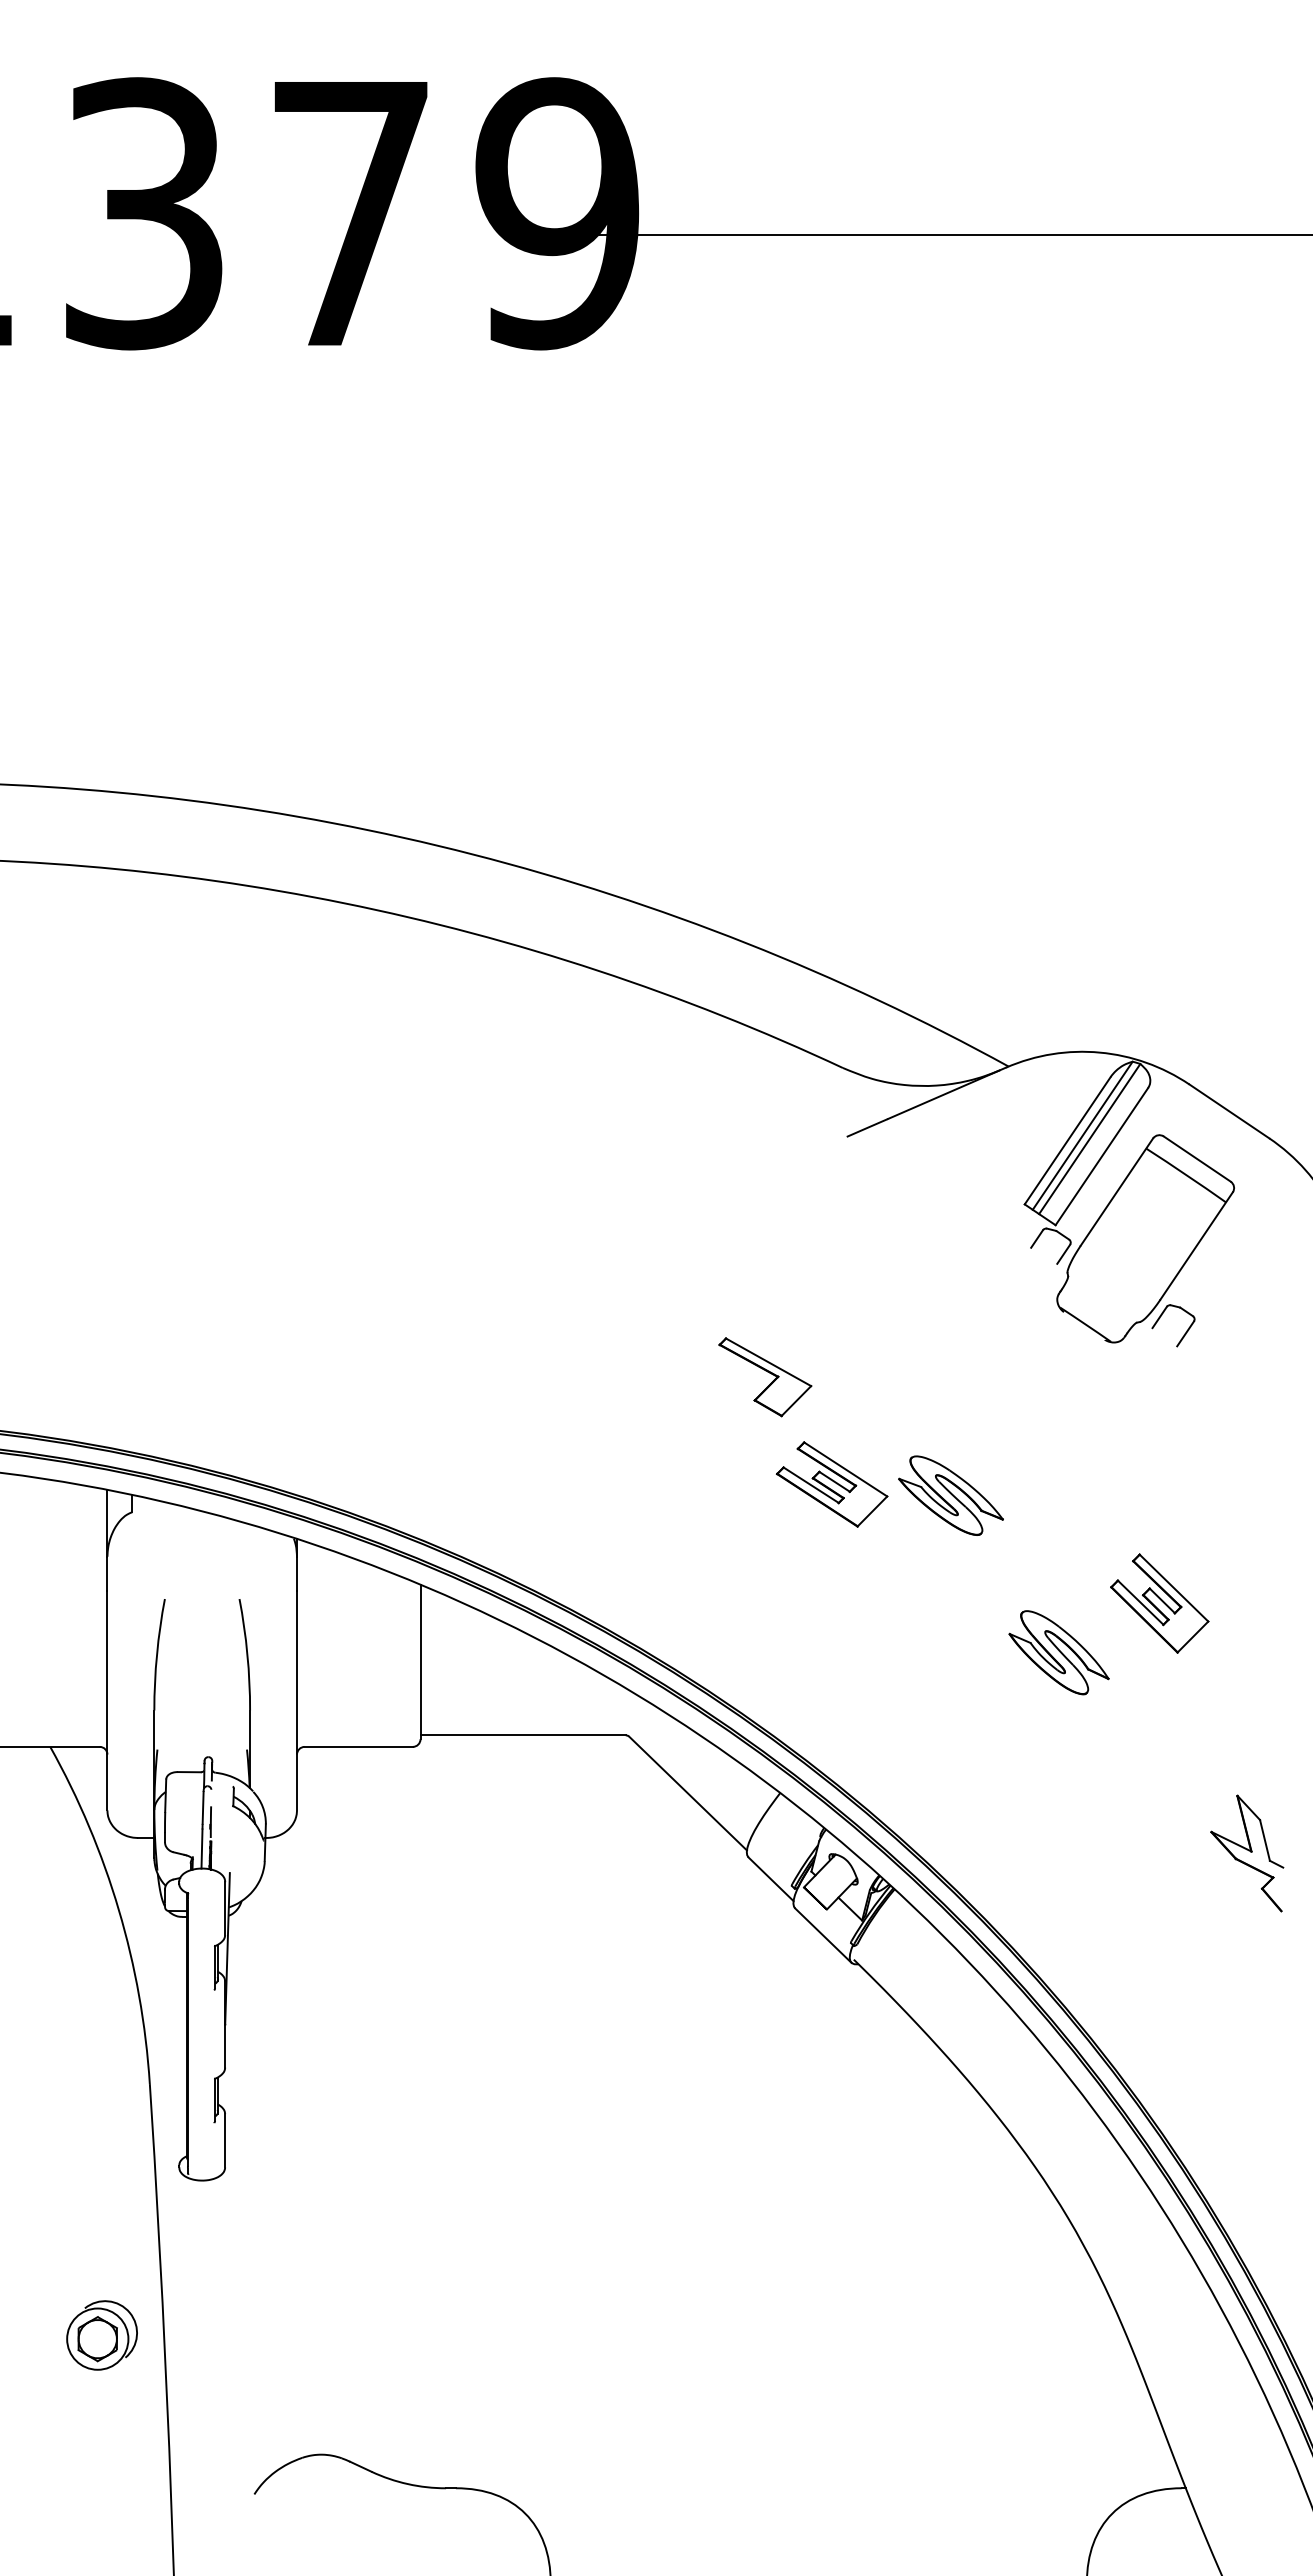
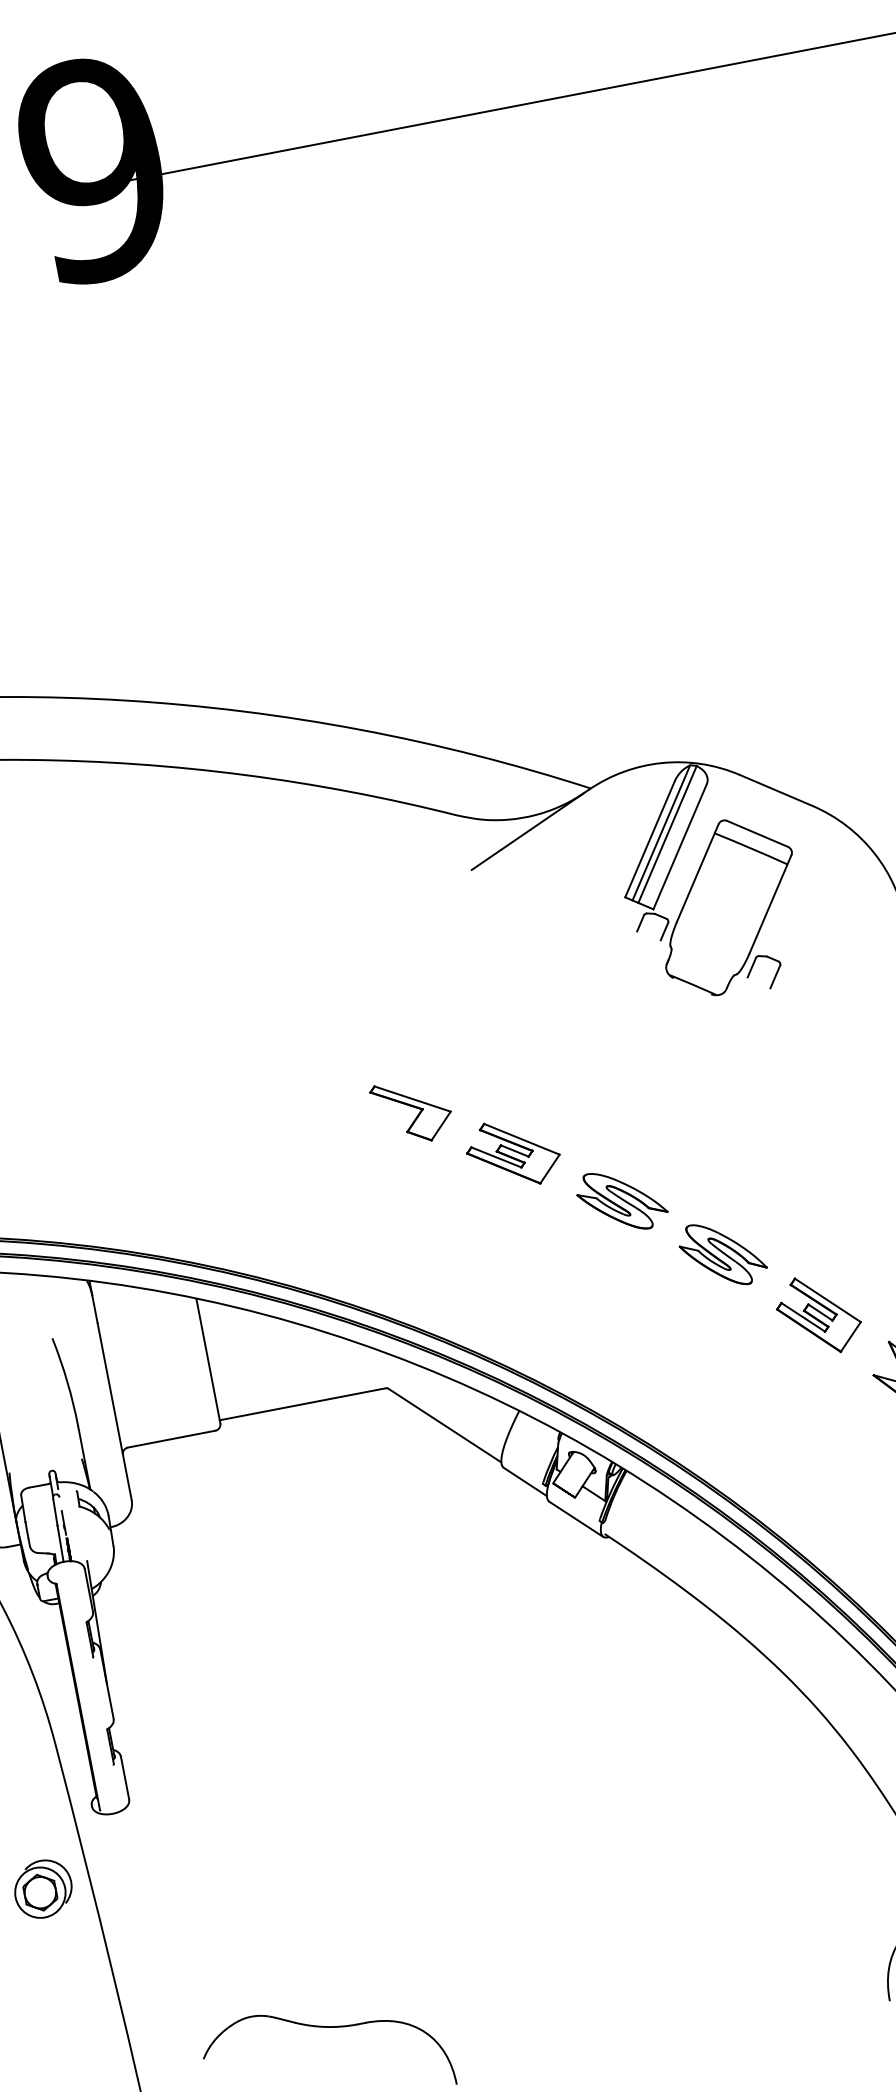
part: (765, 1377) -> (412, 1111), moved
part: (950, 1495) -> (621, 1200), moved
part: (1159, 1603) -> (818, 1315), moved
part: (101, 2335) -> (42, 1889), moved

